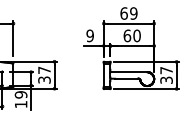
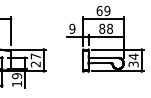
text: (132, 35) -> (106, 28), 60 -> 88
text: (166, 70) -> (133, 56), 37 -> 34
text: (44, 80) -> (35, 64), 37 -> 27

